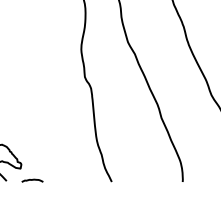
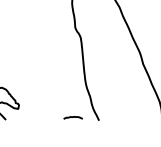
curve: (32, 180) -> (73, 117), moved

